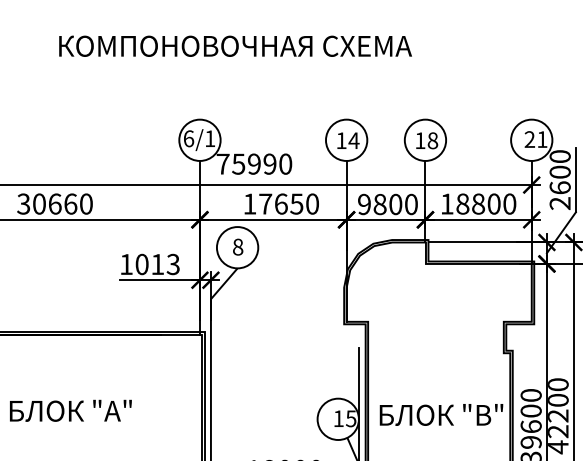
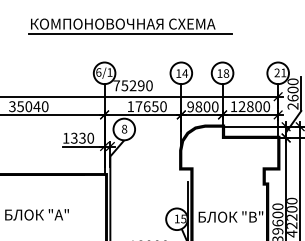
line: (247, 64) -> (129, 33), added
text: (253, 165) -> (132, 86), 75990 -> 75290
text: (54, 203) -> (28, 106), 30660 -> 35040
text: (461, 203) -> (241, 106), 18800 -> 12800
text: (157, 262) -> (82, 137), 1013 -> 1330

